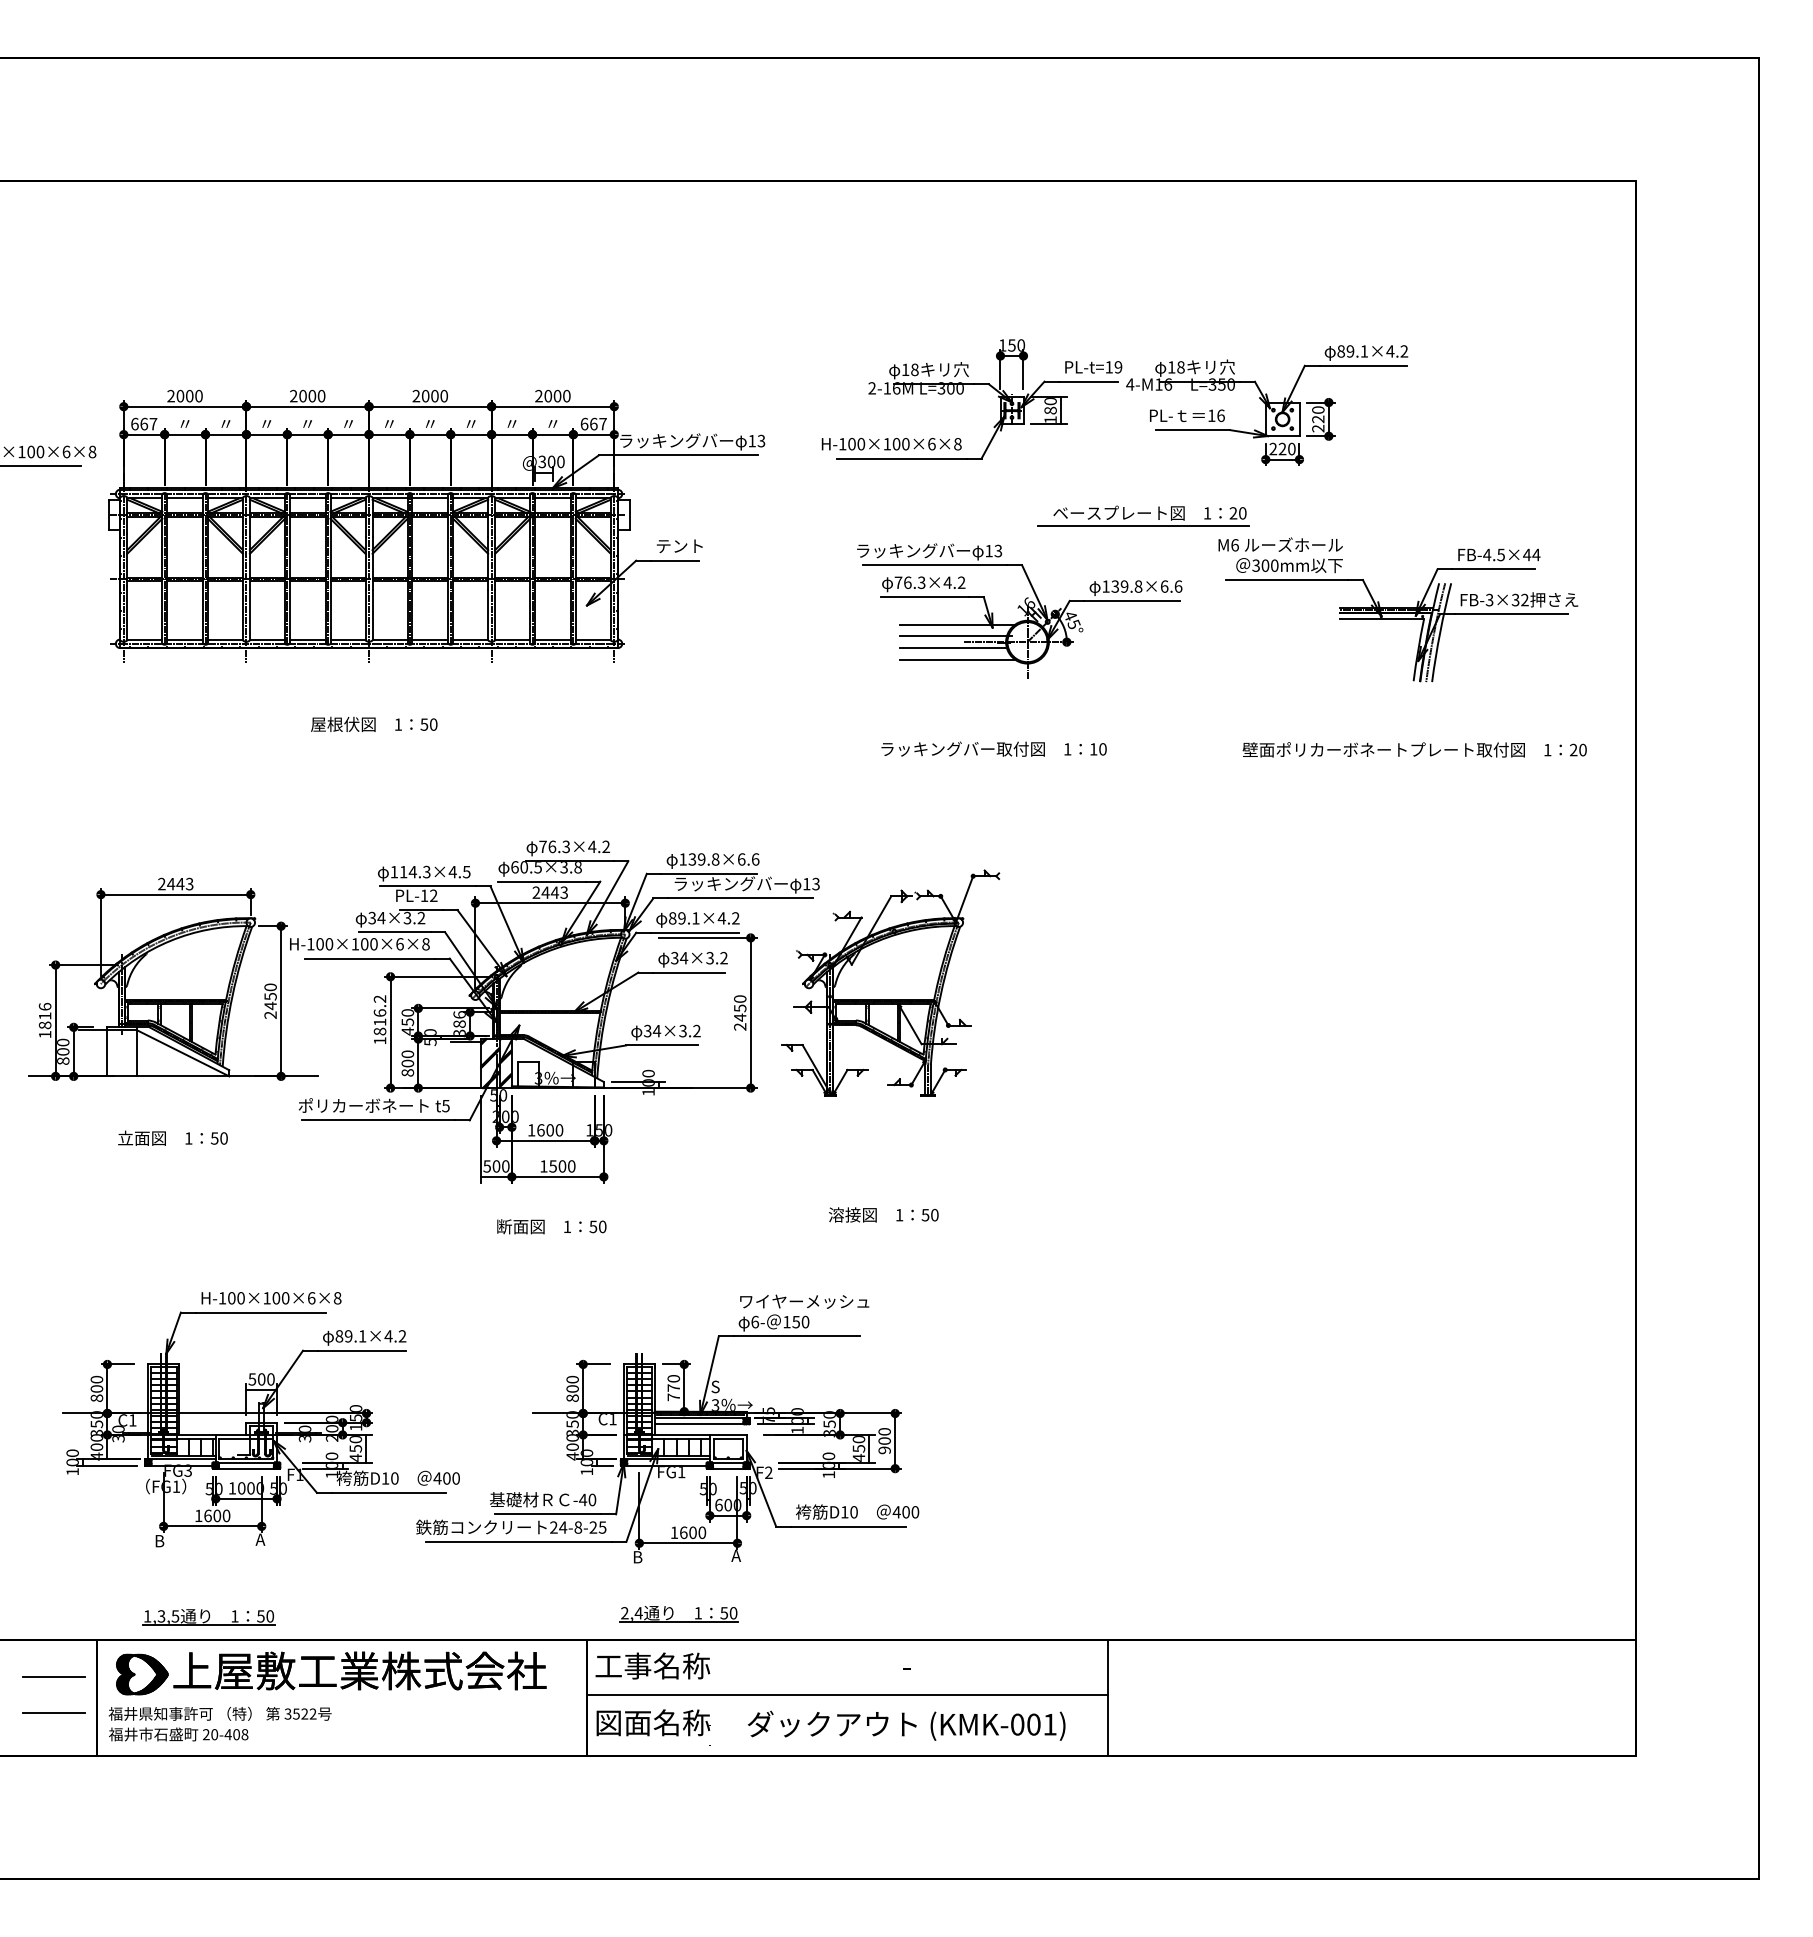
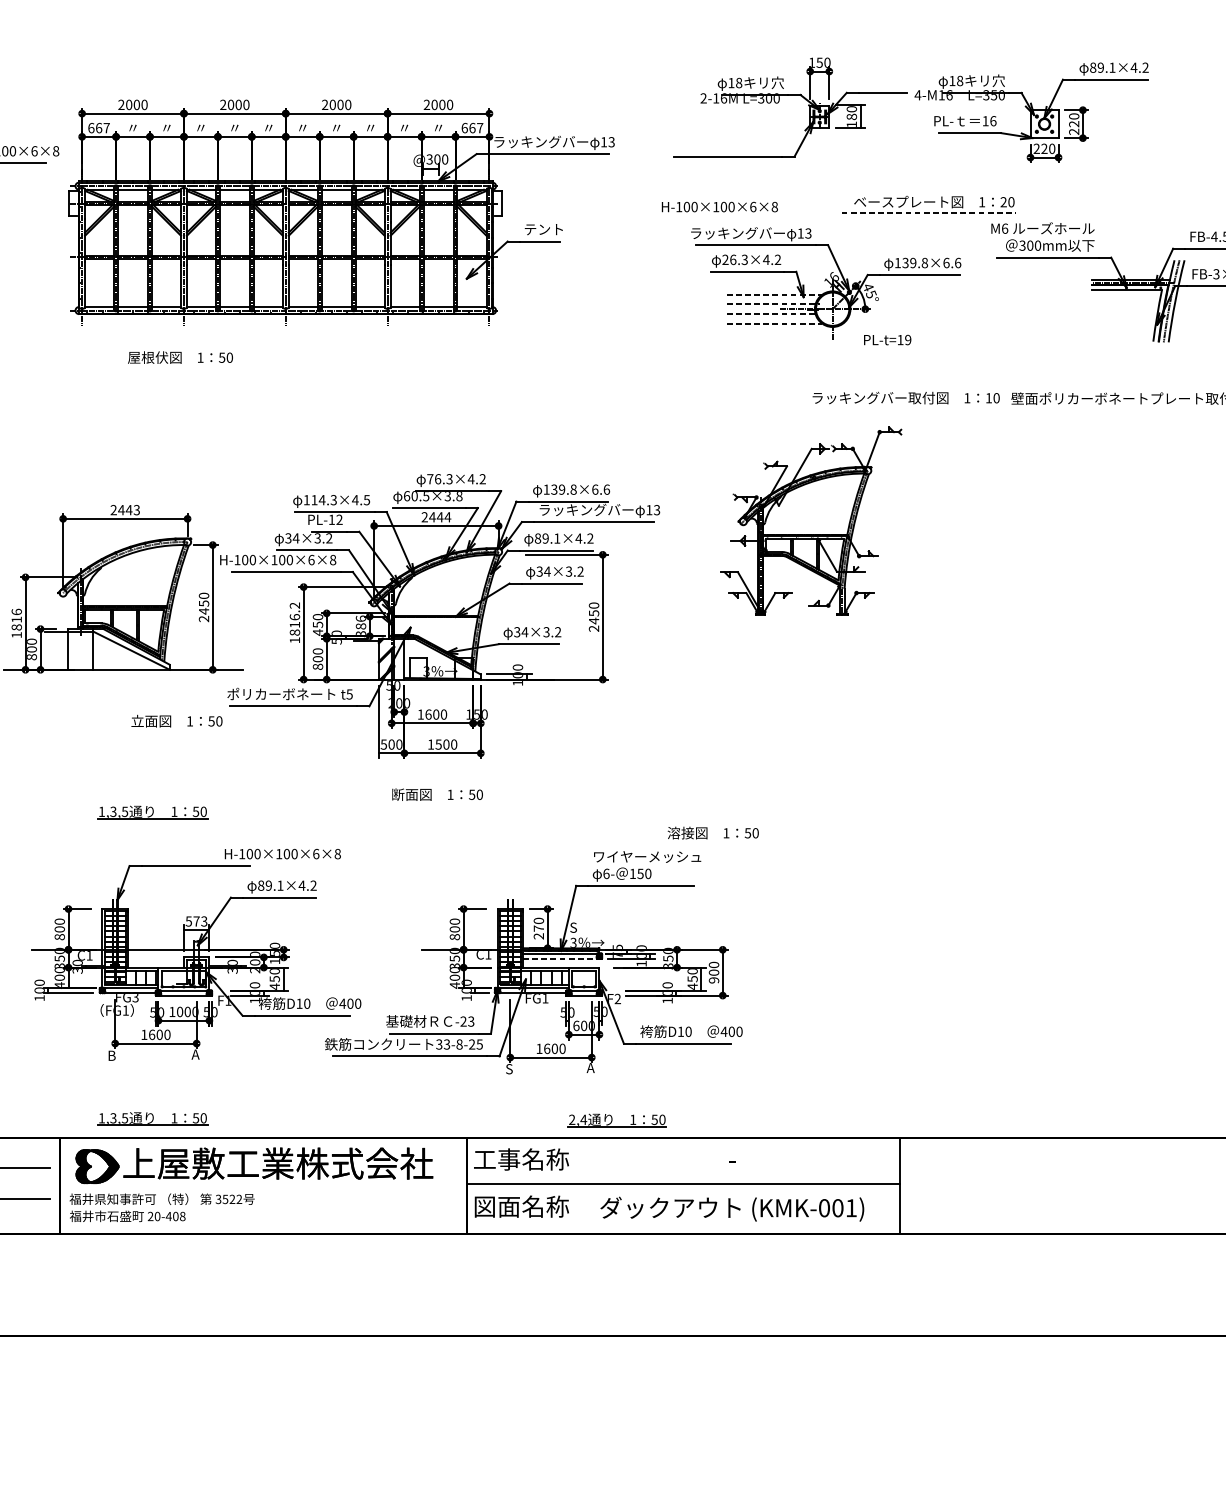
text: (1093, 367) -> (887, 340), moved
text: (891, 444) -> (719, 207), moved
line: (1144, 525) -> (929, 212), solid -> dashed
text: (898, 582) -> (725, 259), 76.3×4.2 -> 26.3×4.2
line: (957, 624) -> (774, 294), solid -> dashed
line: (956, 636) -> (773, 304), solid -> dashed
line: (953, 648) -> (771, 314), solid -> dashed
line: (957, 659) -> (774, 323), solid -> dashed
text: (374, 723) -> (180, 356), moved
text: (993, 748) -> (905, 397), moved
text: (564, 892) -> (448, 517), 2443 -> 2444
part: (890, 982) -> (811, 520), moved
hatch: (505, 1063) -> (399, 659), removed
text: (172, 1137) -> (176, 720), moved
text: (883, 1214) -> (713, 832), moved
part: (208, 1248) -> (152, 812), added
text: (271, 1298) -> (282, 854), moved
text: (266, 1379) -> (200, 921), 500 -> 573
text: (673, 1397) -> (538, 936), 770 -> 270
line: (702, 1424) -> (562, 958), solid -> dashed
text: (587, 1499) -> (467, 1021), -40 -> -23
text: (558, 1527) -> (443, 1044), 24-8-25 -> 33-8-25
text: (637, 1557) -> (508, 1069), B -> S
part: (678, 1614) -> (616, 1120), moved

